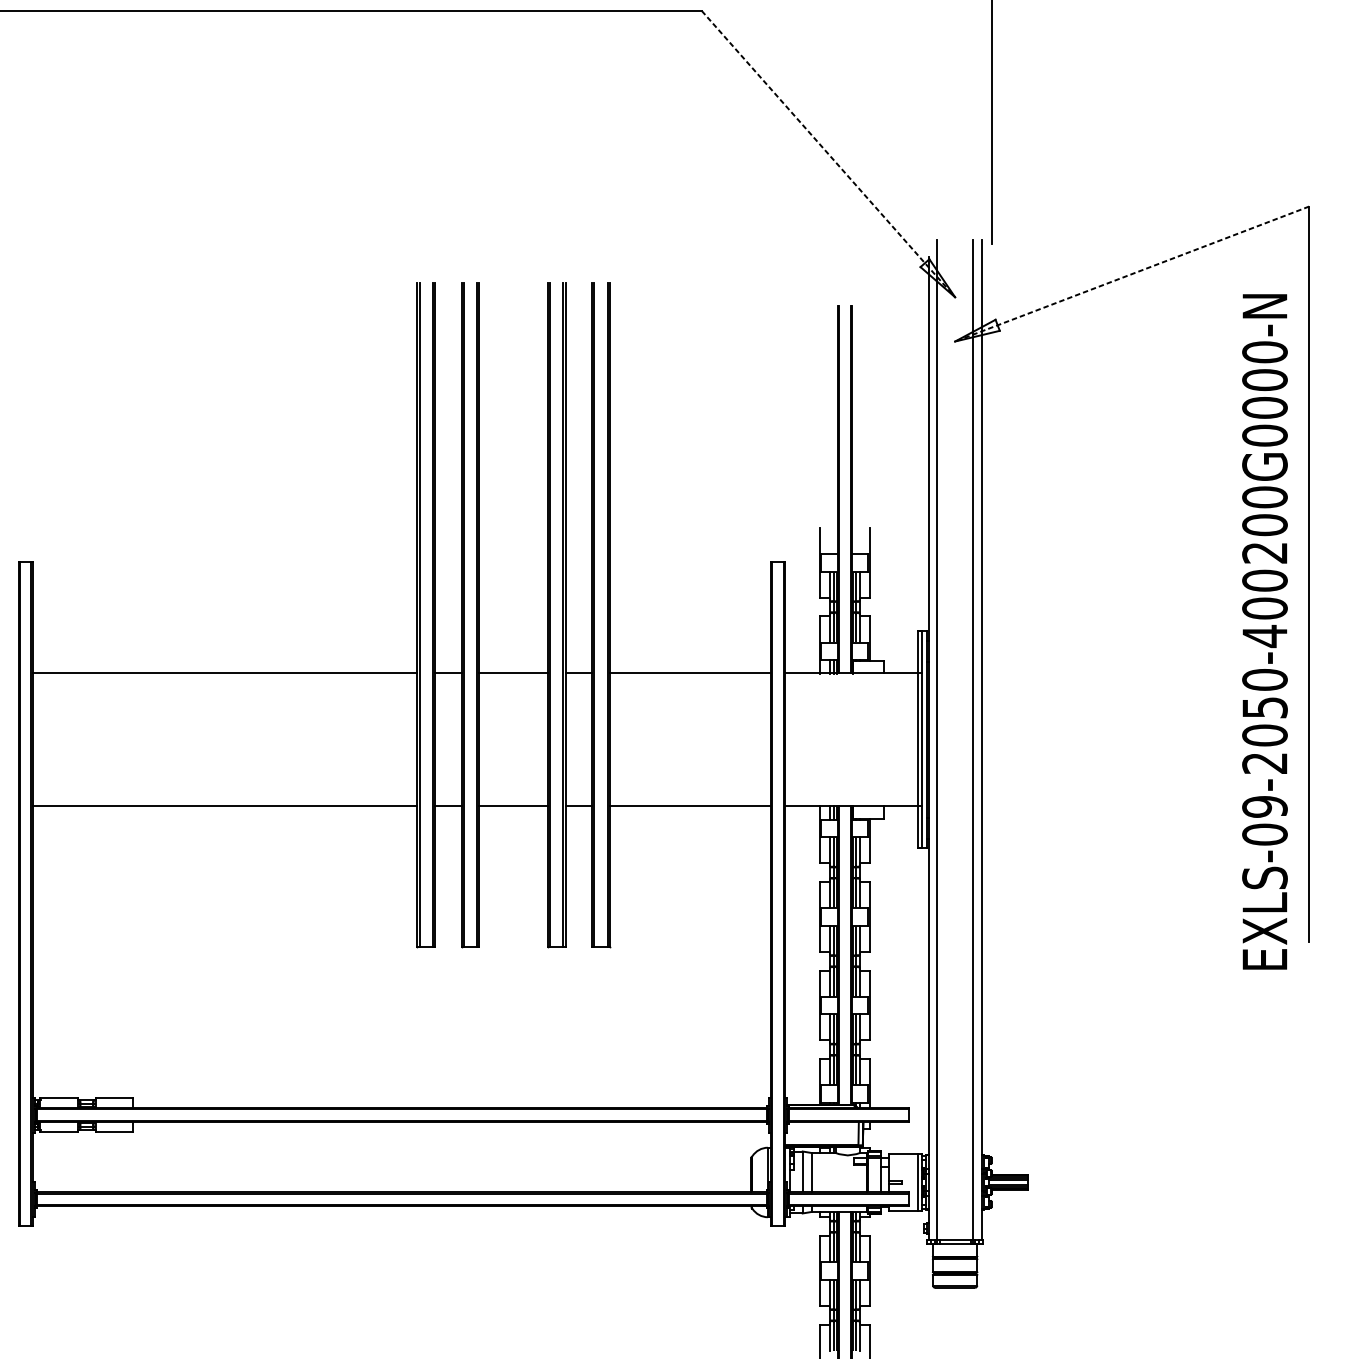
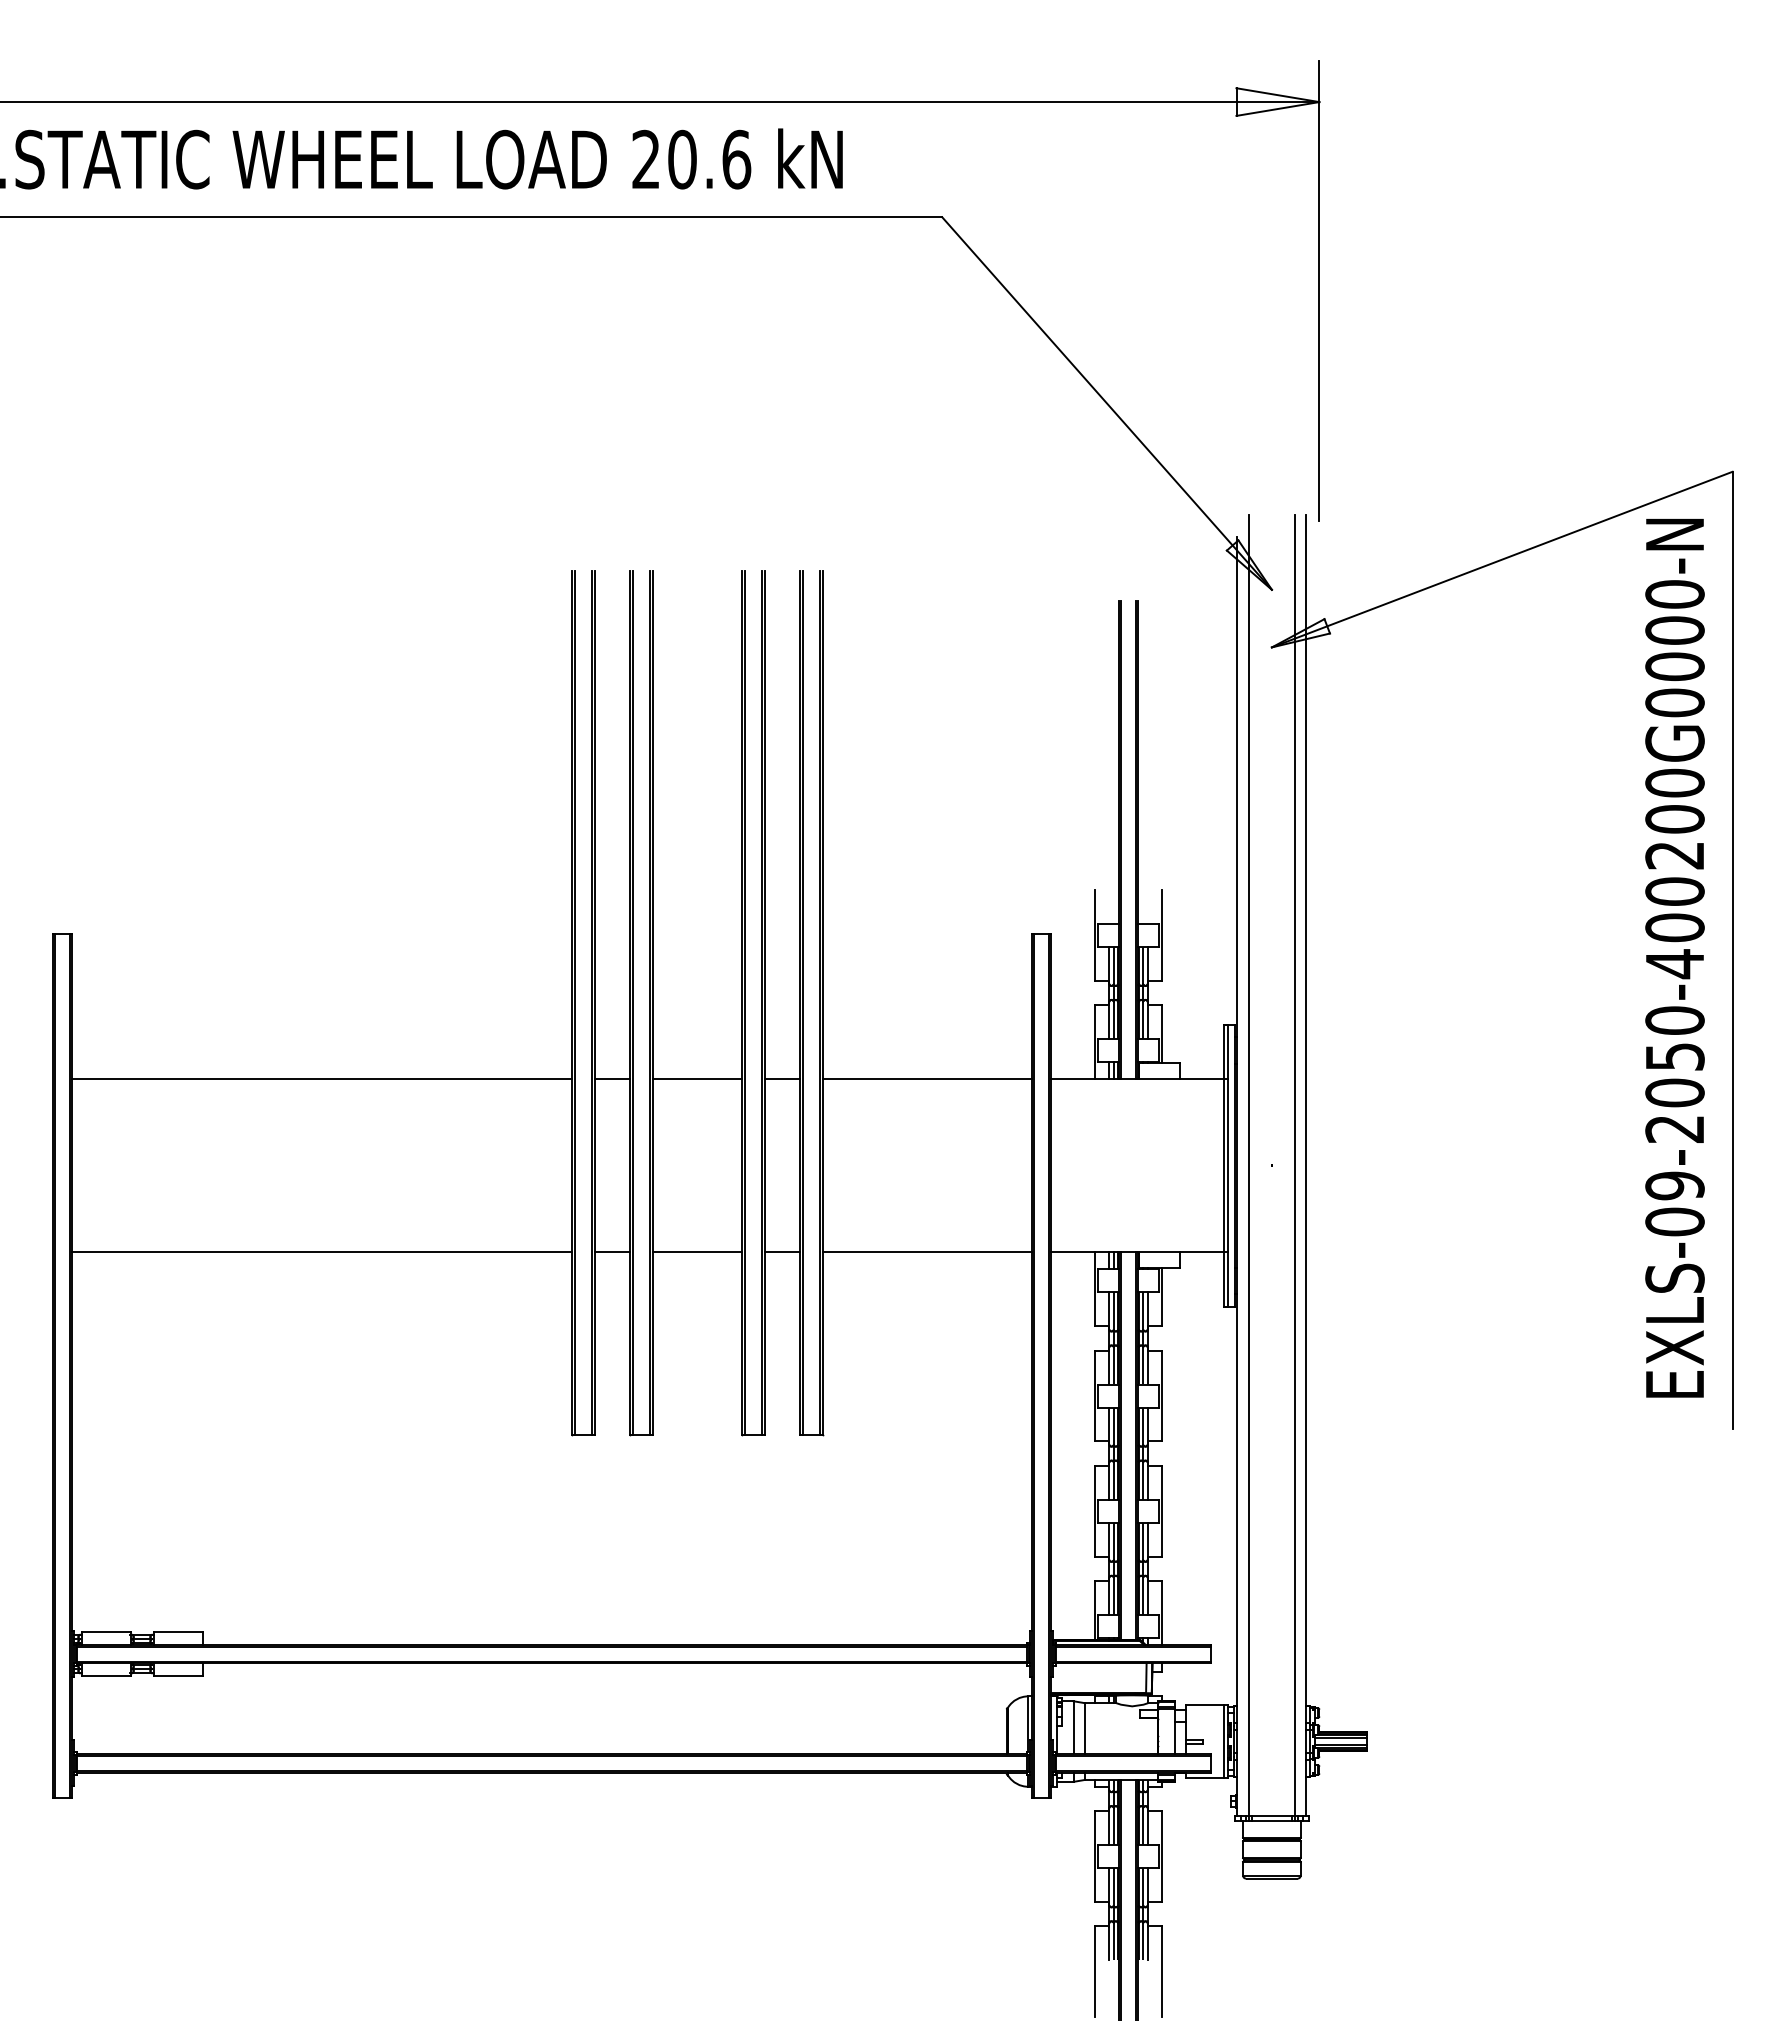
line: (828, 154) -> (1107, 403), dashed -> solid
line: (1132, 273) -> (1502, 559), dashed -> solid
text: (1264, 632) -> (1674, 958), moved

